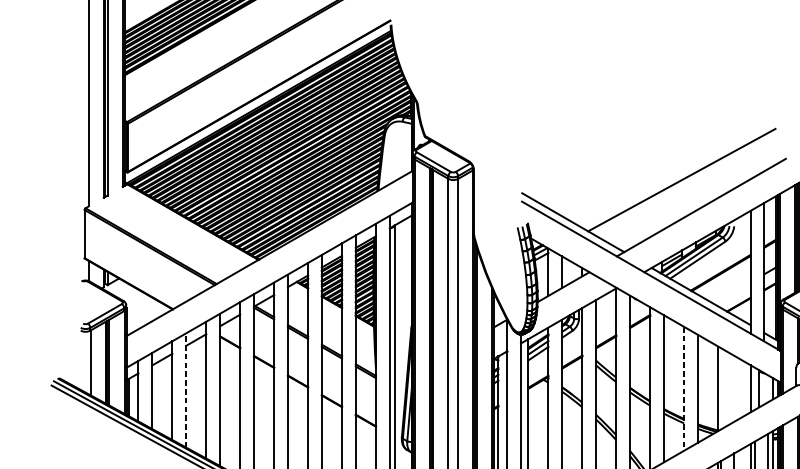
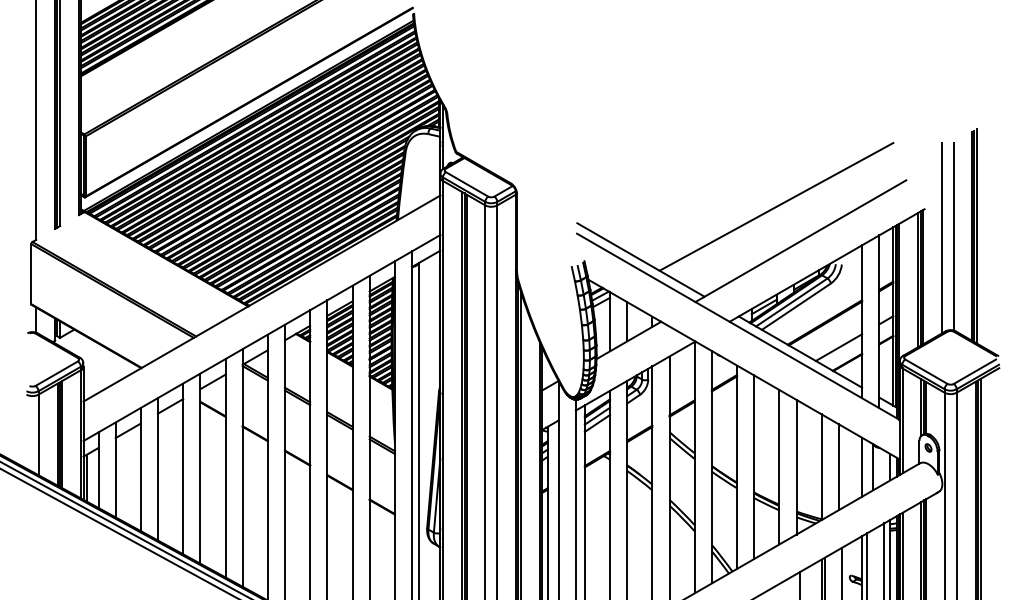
line: (731, 292) -> (838, 347), added
line: (185, 389) -> (157, 468), dashed -> solid
line: (684, 389) -> (779, 467), dashed -> solid
line: (731, 389) -> (838, 467), added

